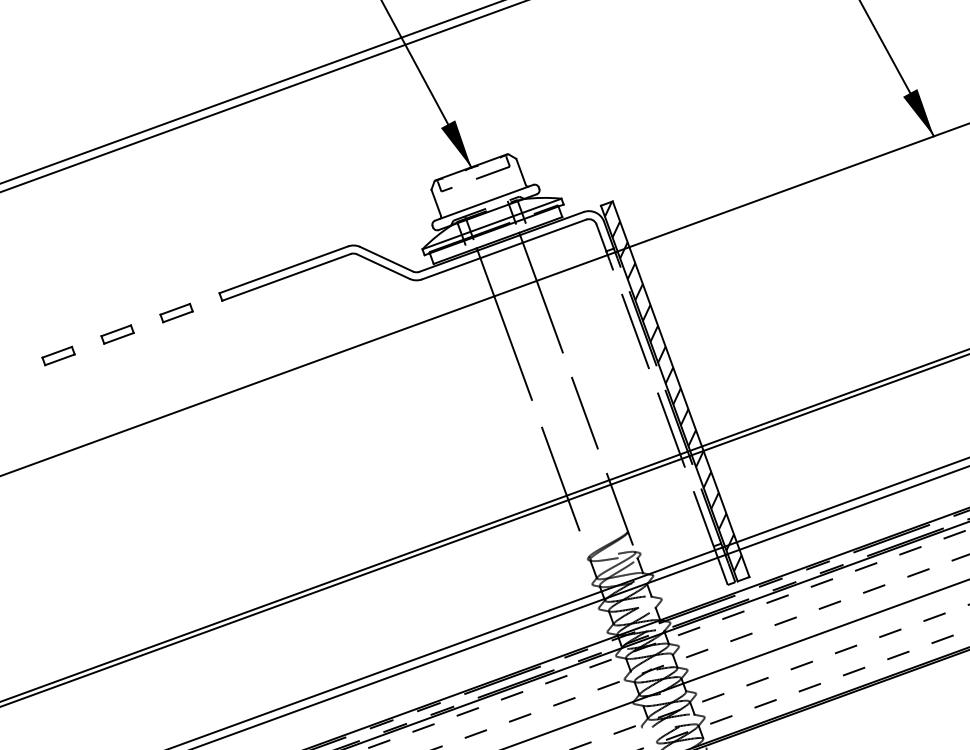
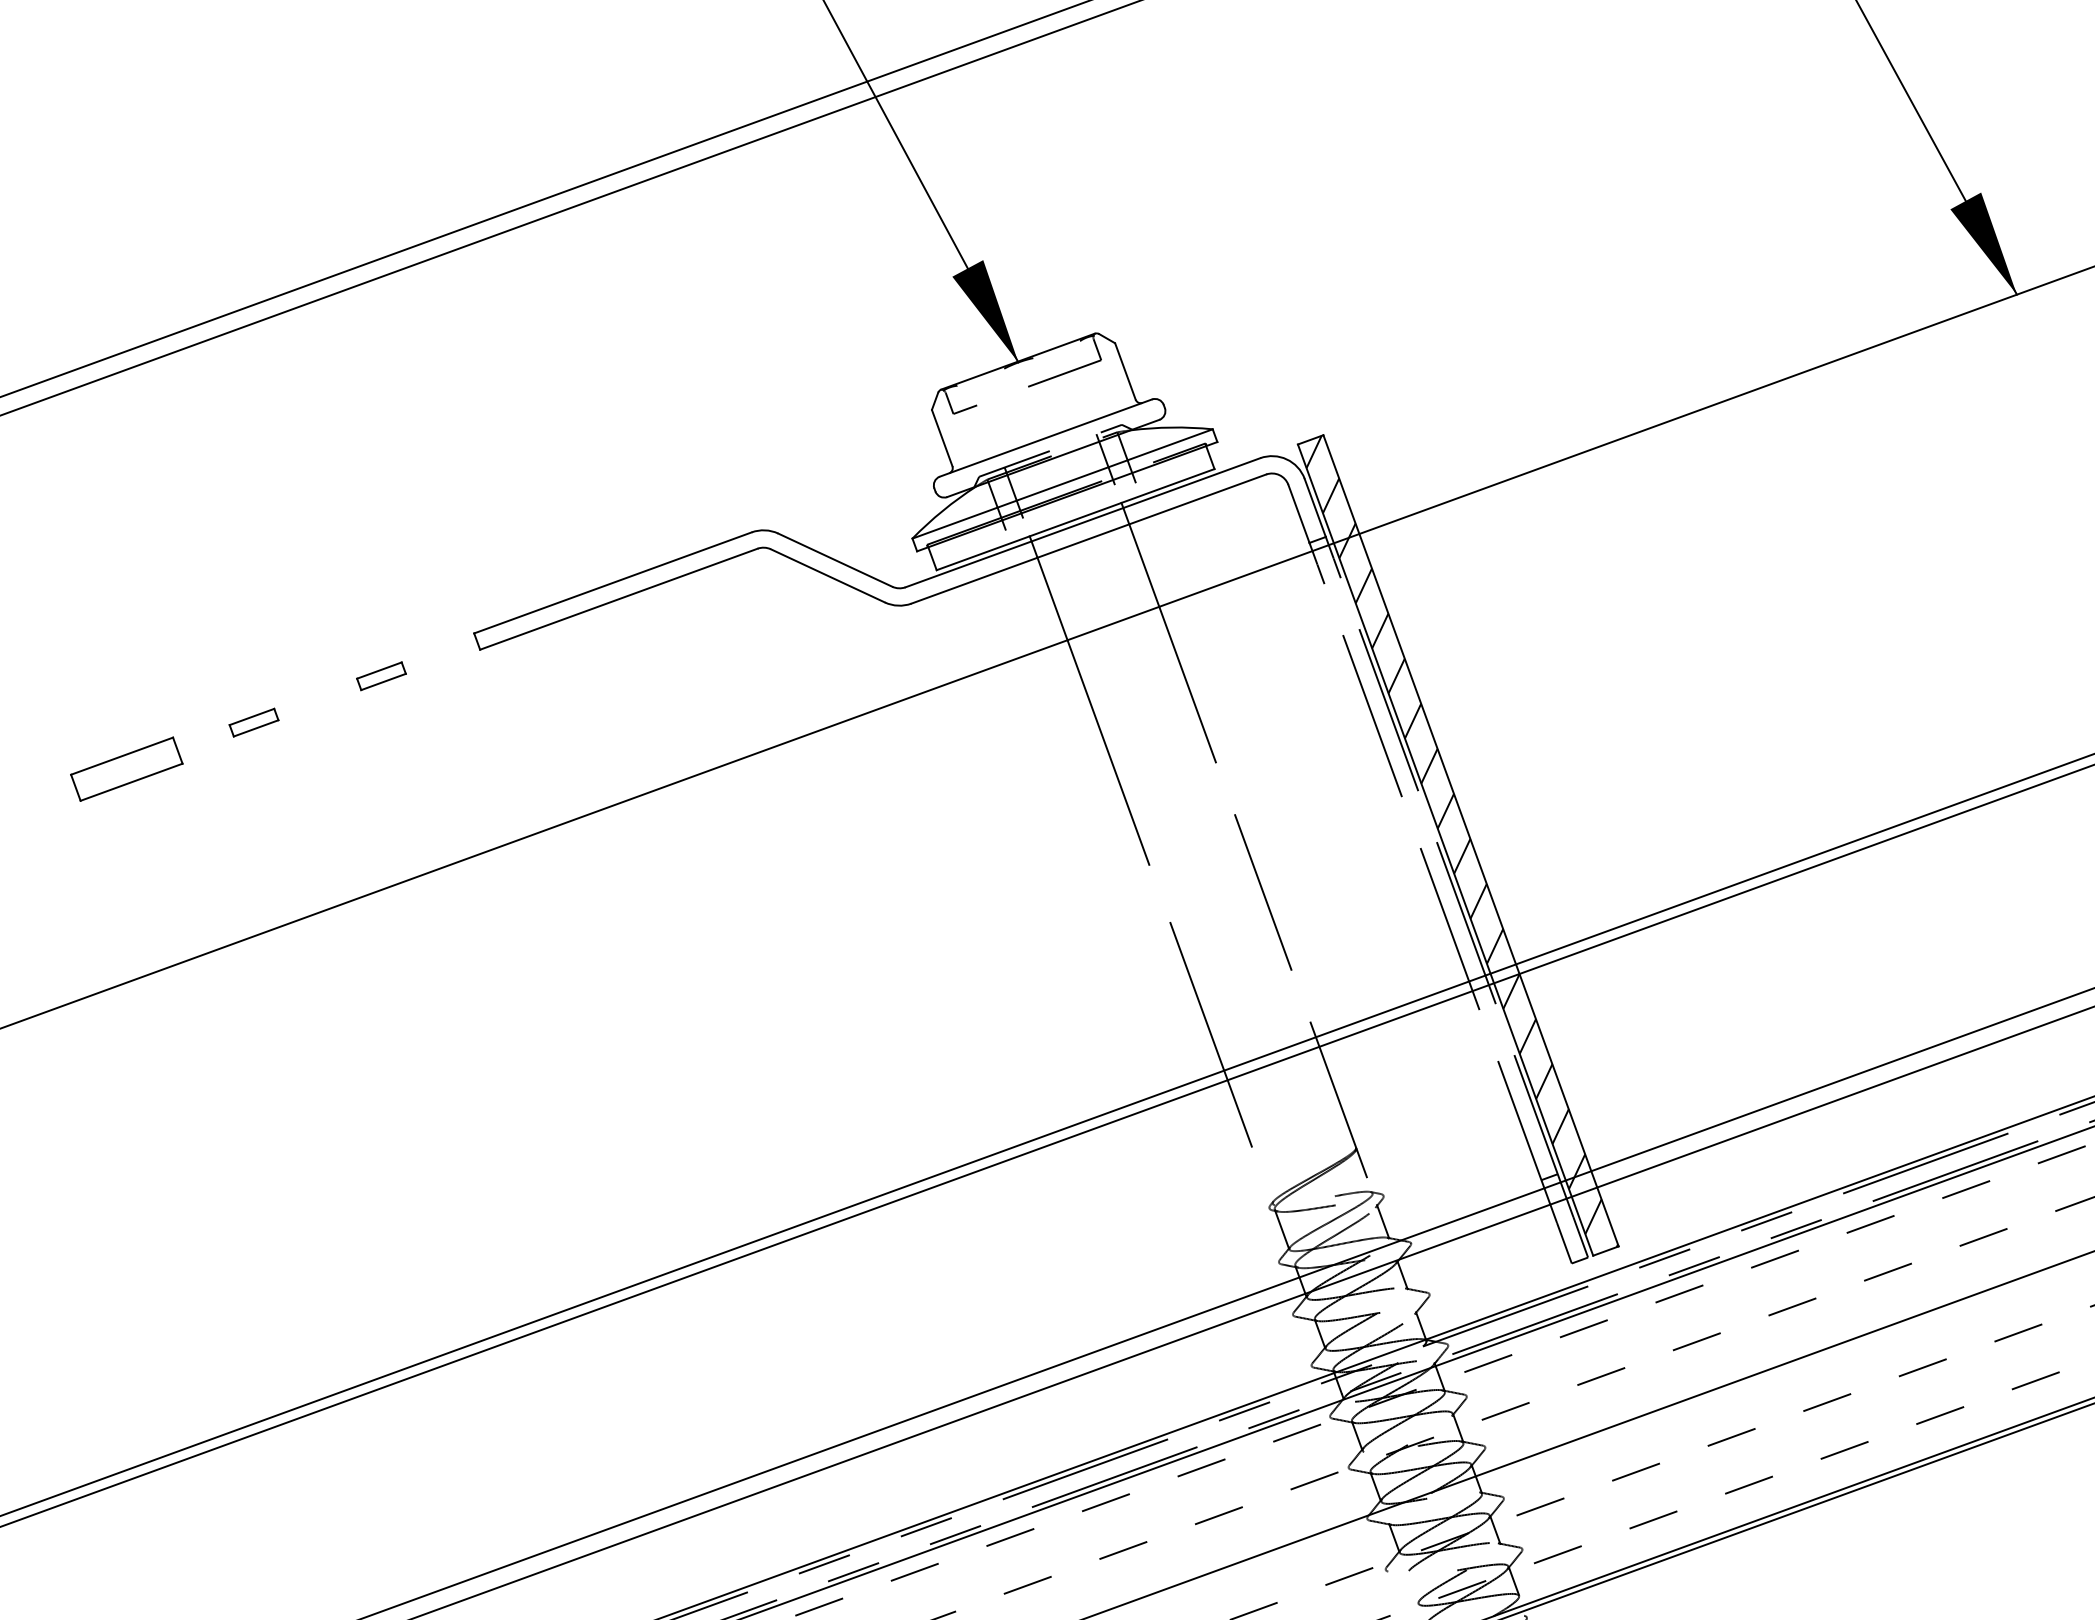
part: (176, 312) -> (381, 675), size x0.7
part: (117, 334) -> (253, 722), size x0.7
part: (58, 355) -> (126, 767), size x1.6

